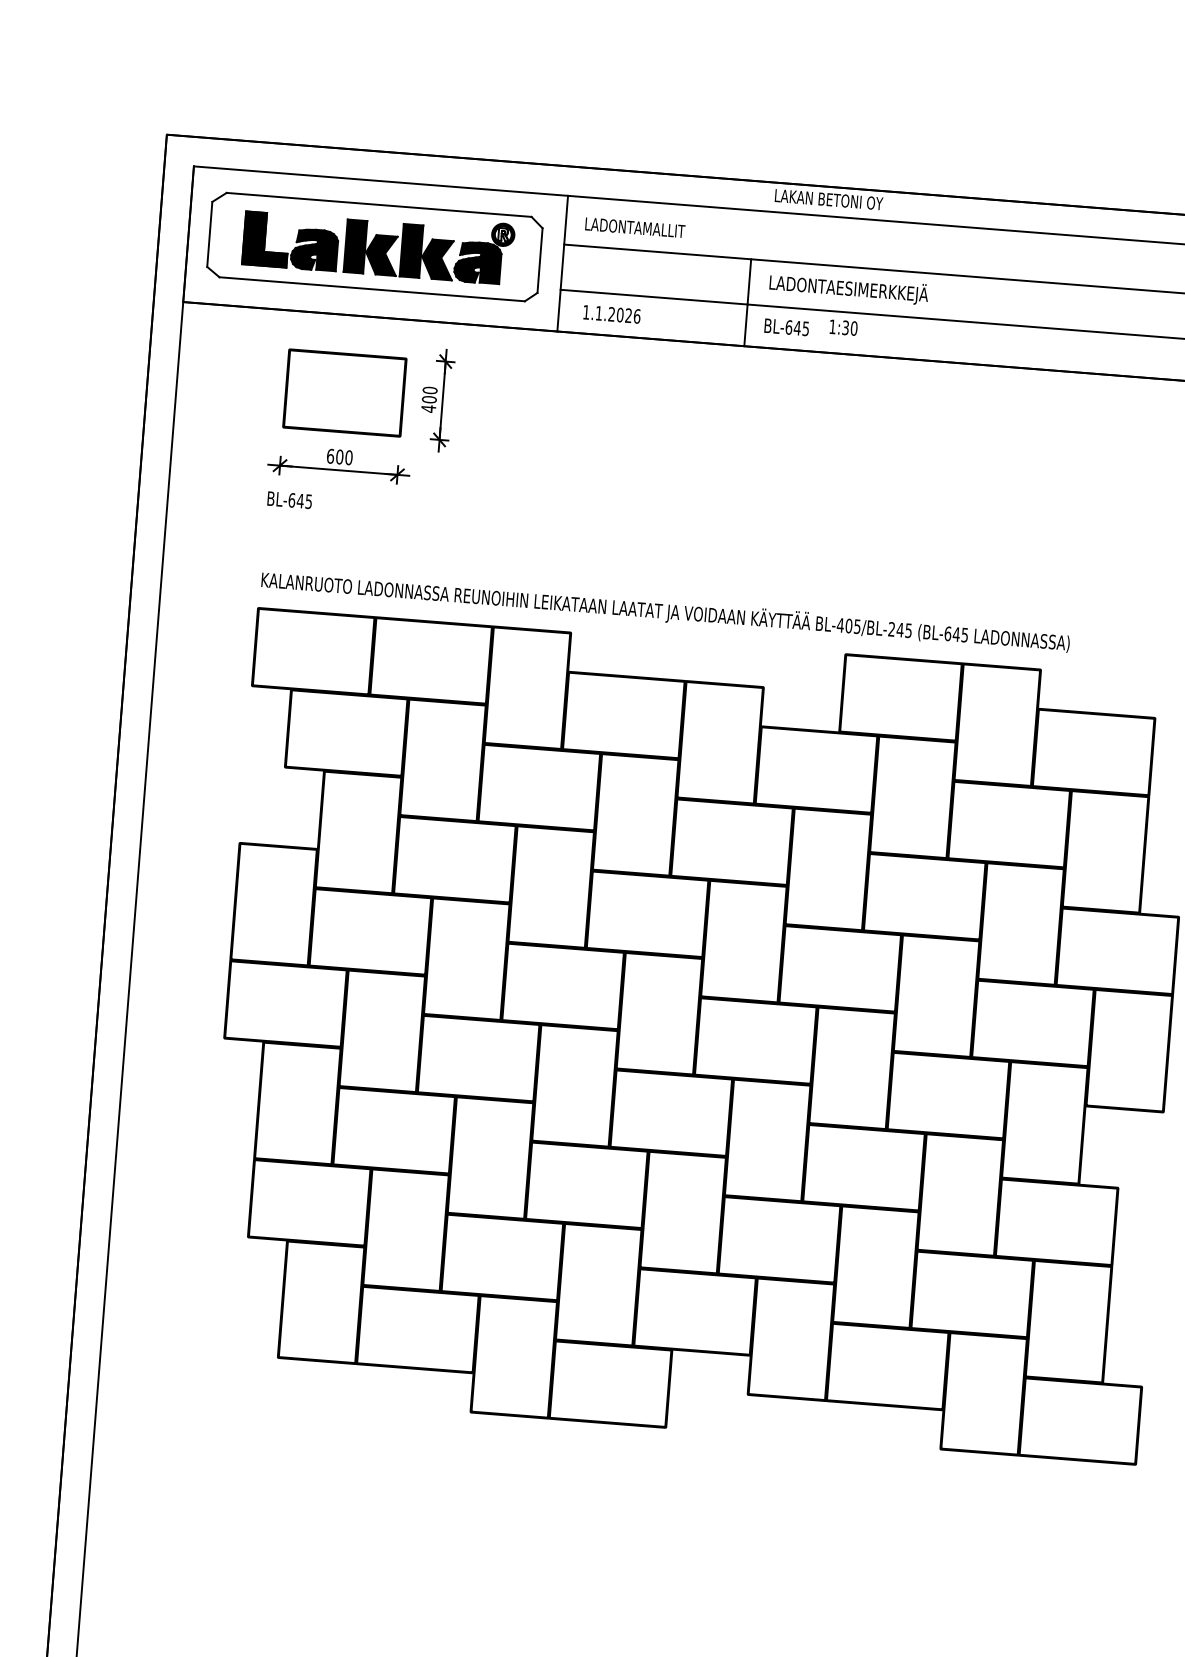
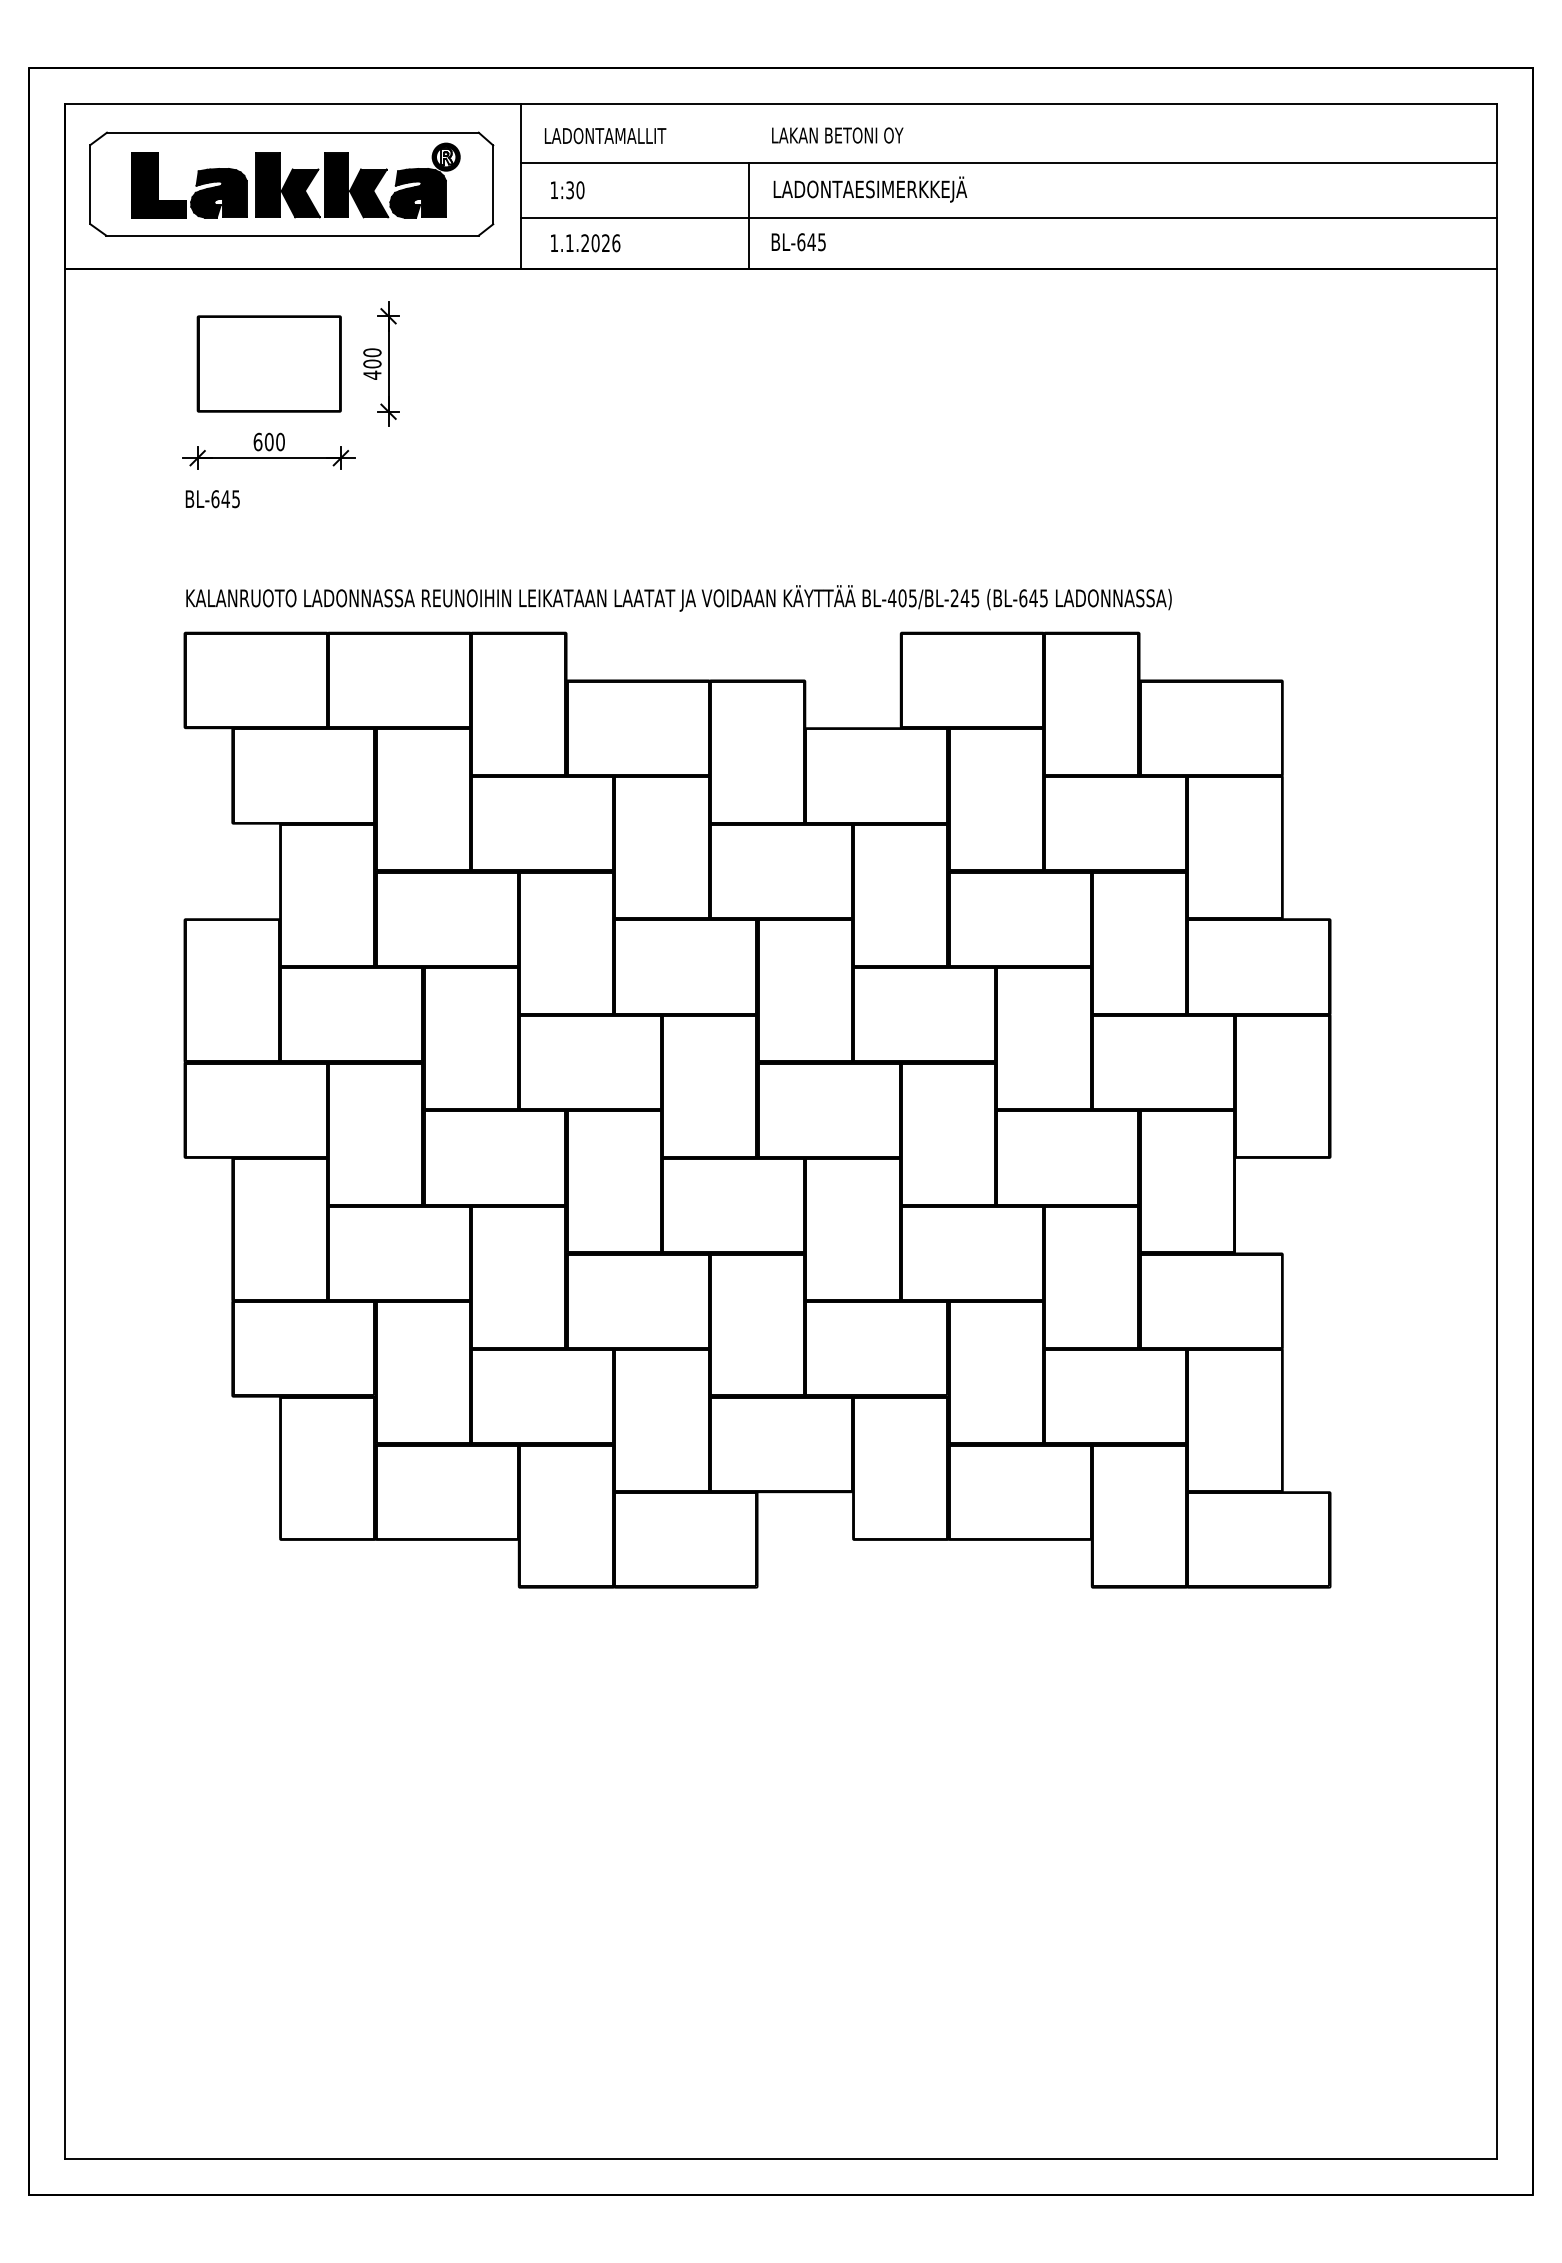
text: (828, 199) -> (837, 135), moved
text: (843, 327) -> (567, 190), moved

